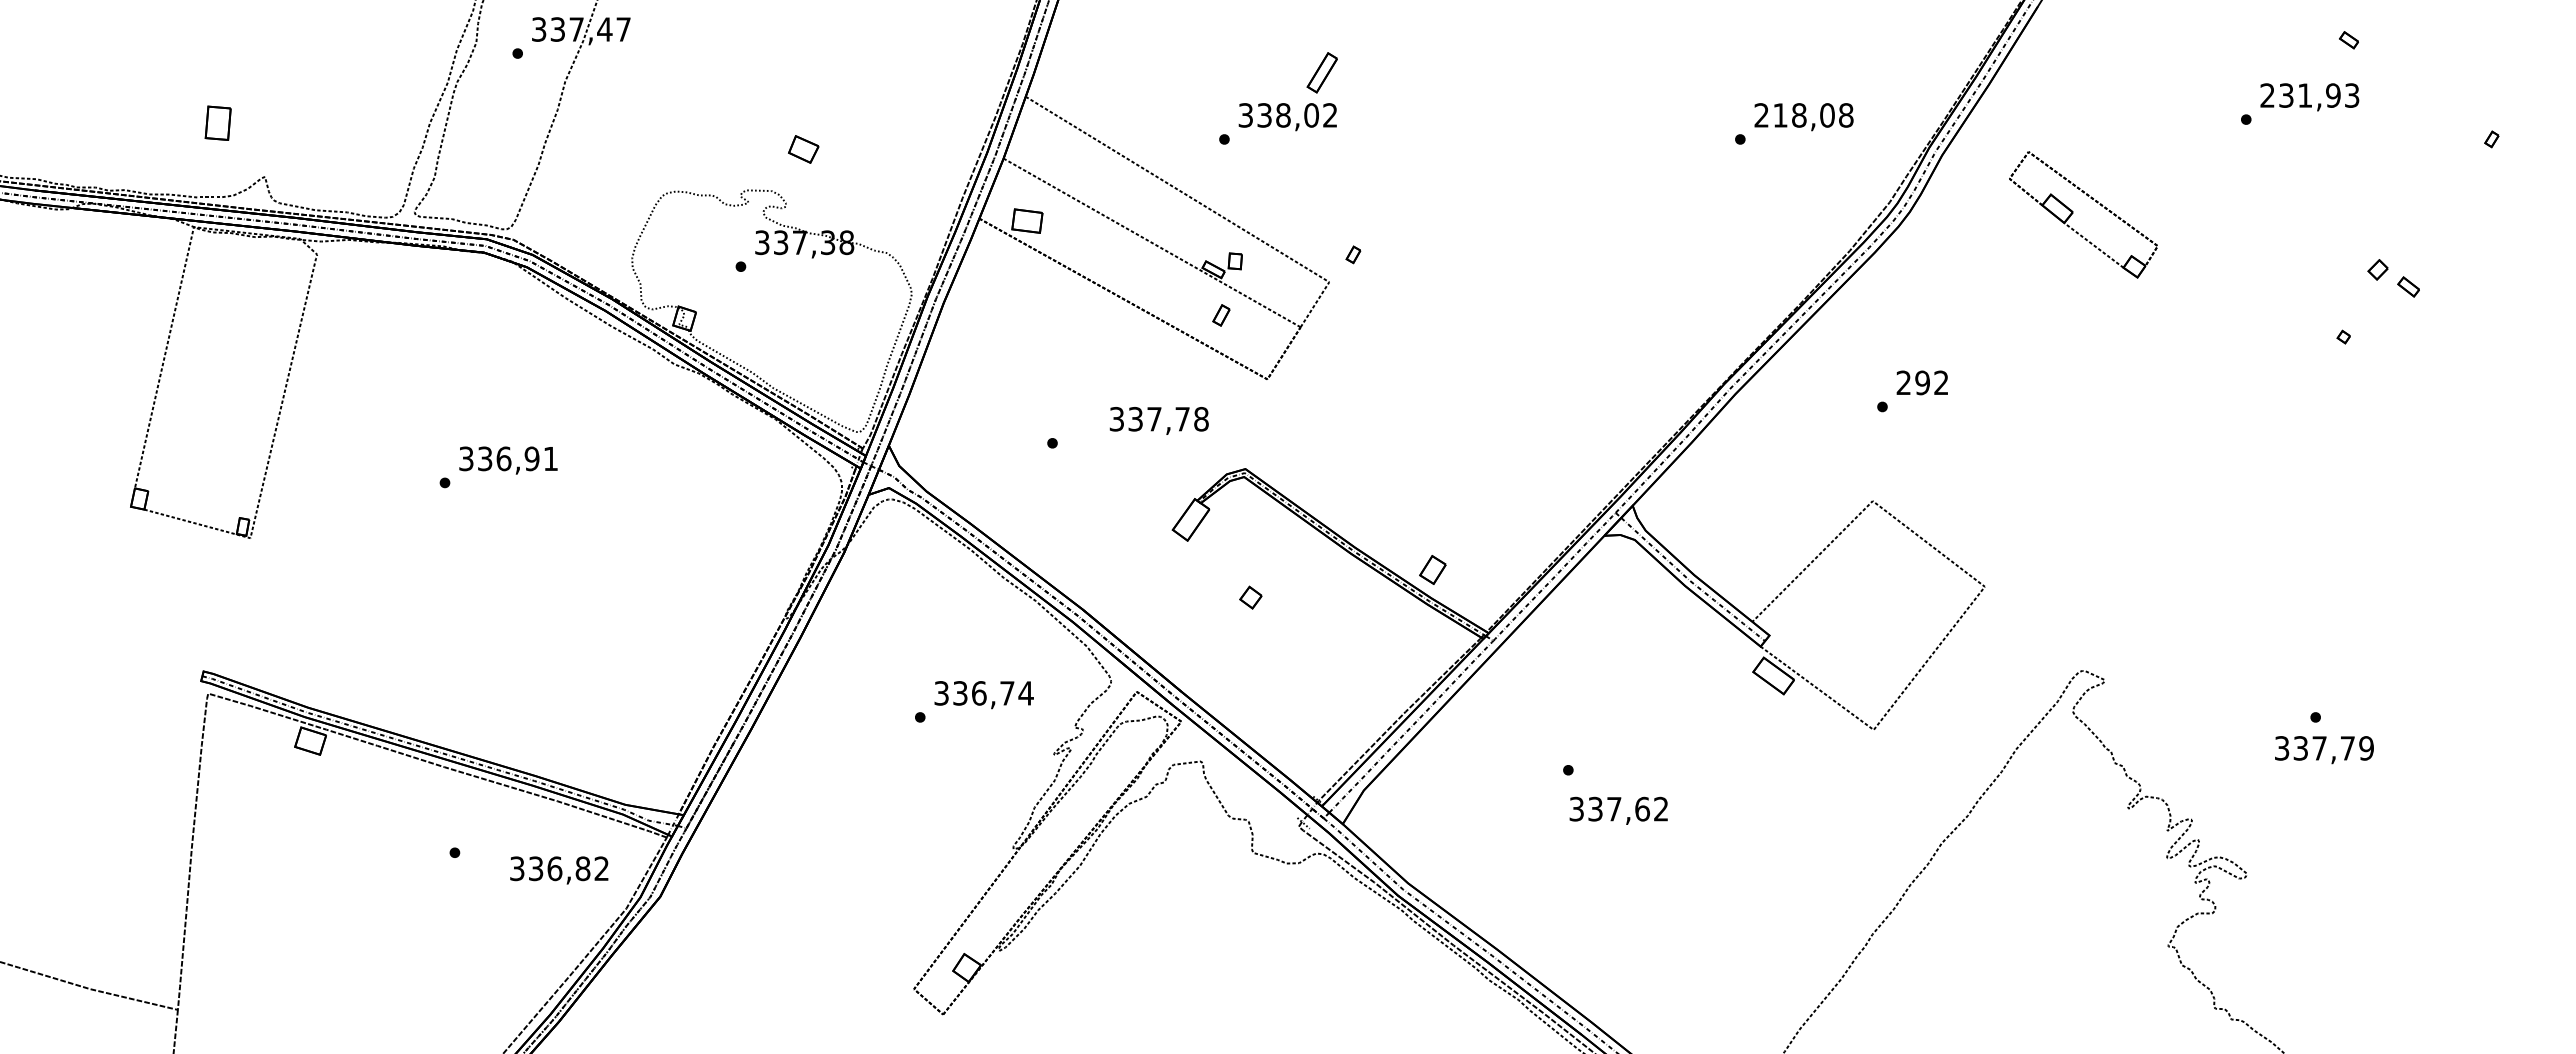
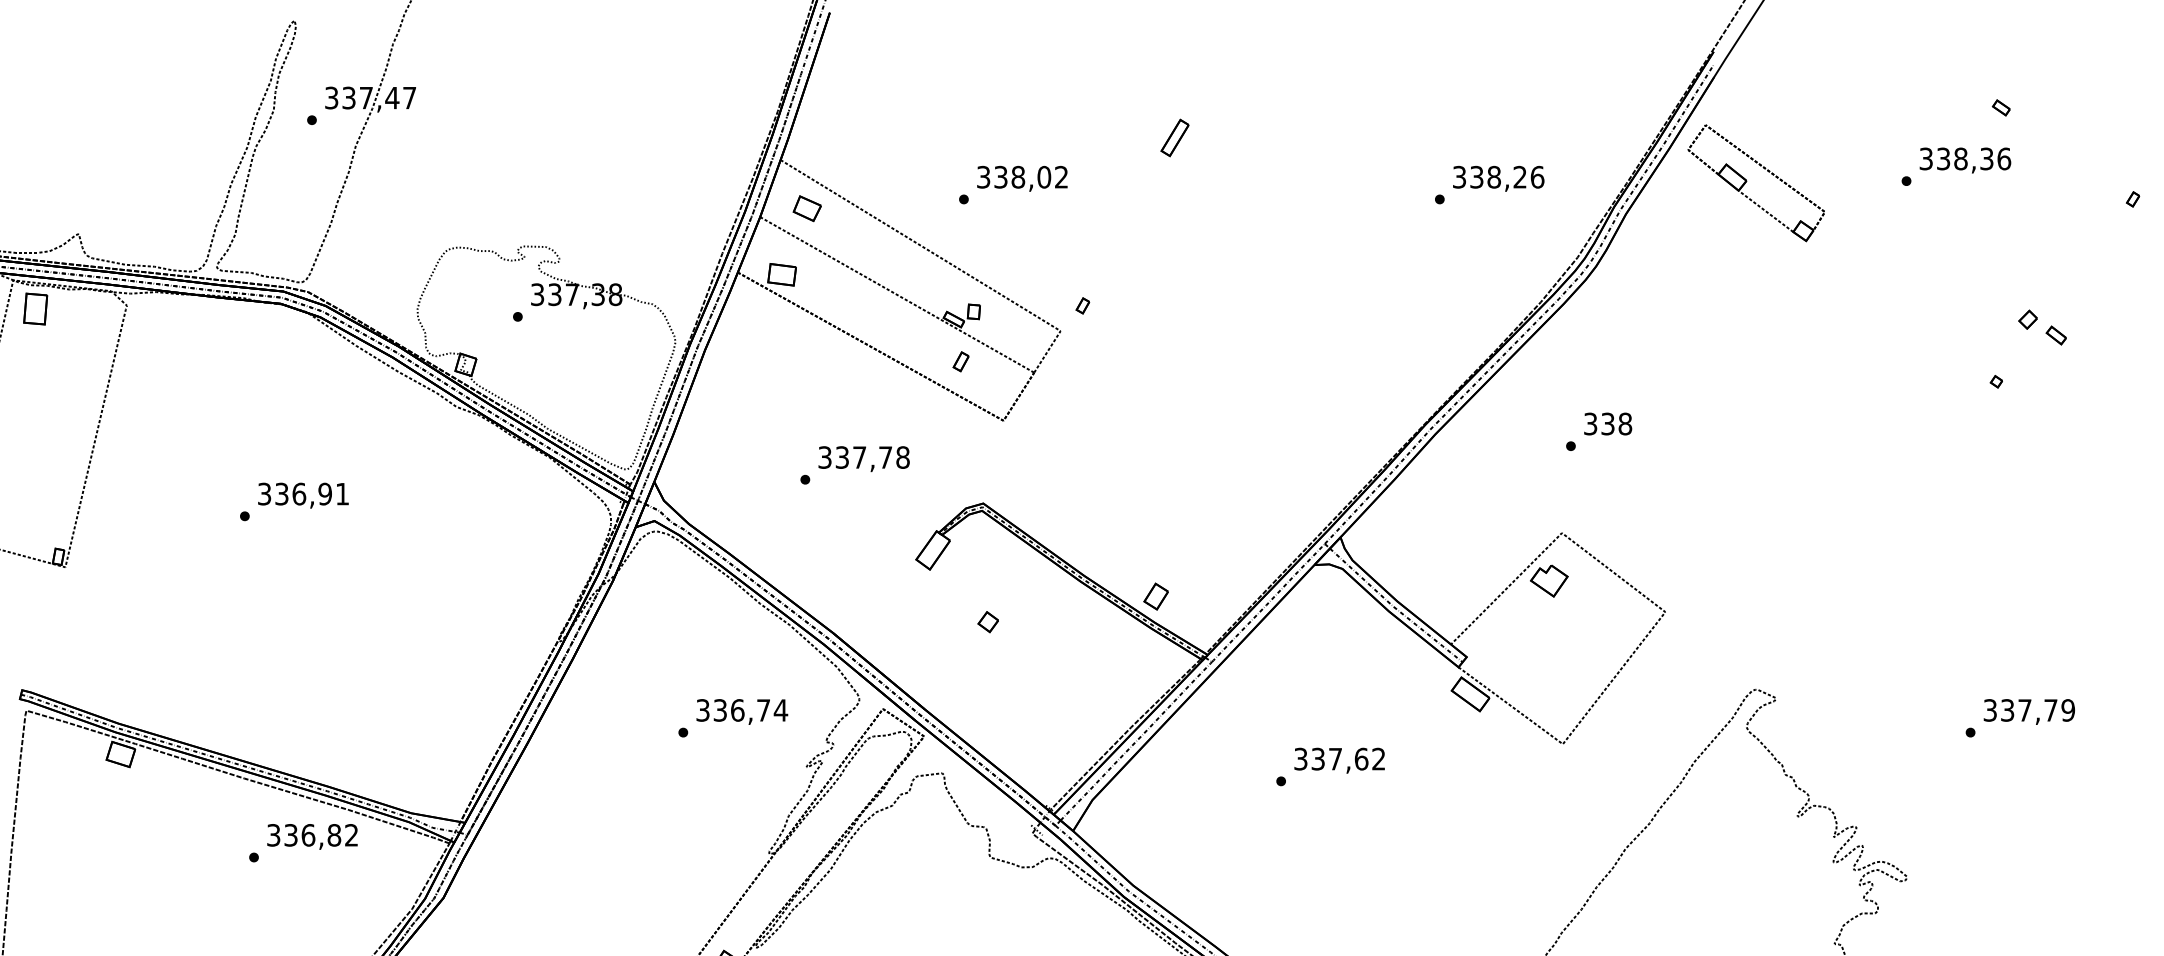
part: (1321, 72) -> (1174, 137), moved
text: (2309, 95) -> (1964, 158), 231,93 -> 338,36
text: (1803, 115) -> (1498, 177), 218,08 -> 338,26
part: (217, 122) -> (35, 308), moved
part: (803, 149) -> (807, 208), moved
part: (2073, 213) -> (1747, 181), moved
text: (1922, 382) -> (1607, 423), 292 -> 338
text: (1158, 420) -> (863, 458), moved
part: (1858, 552) -> (1548, 580), added
text: (2324, 750) -> (2029, 712), moved
text: (1618, 810) -> (1339, 760), moved
text: (559, 870) -> (312, 836), moved

